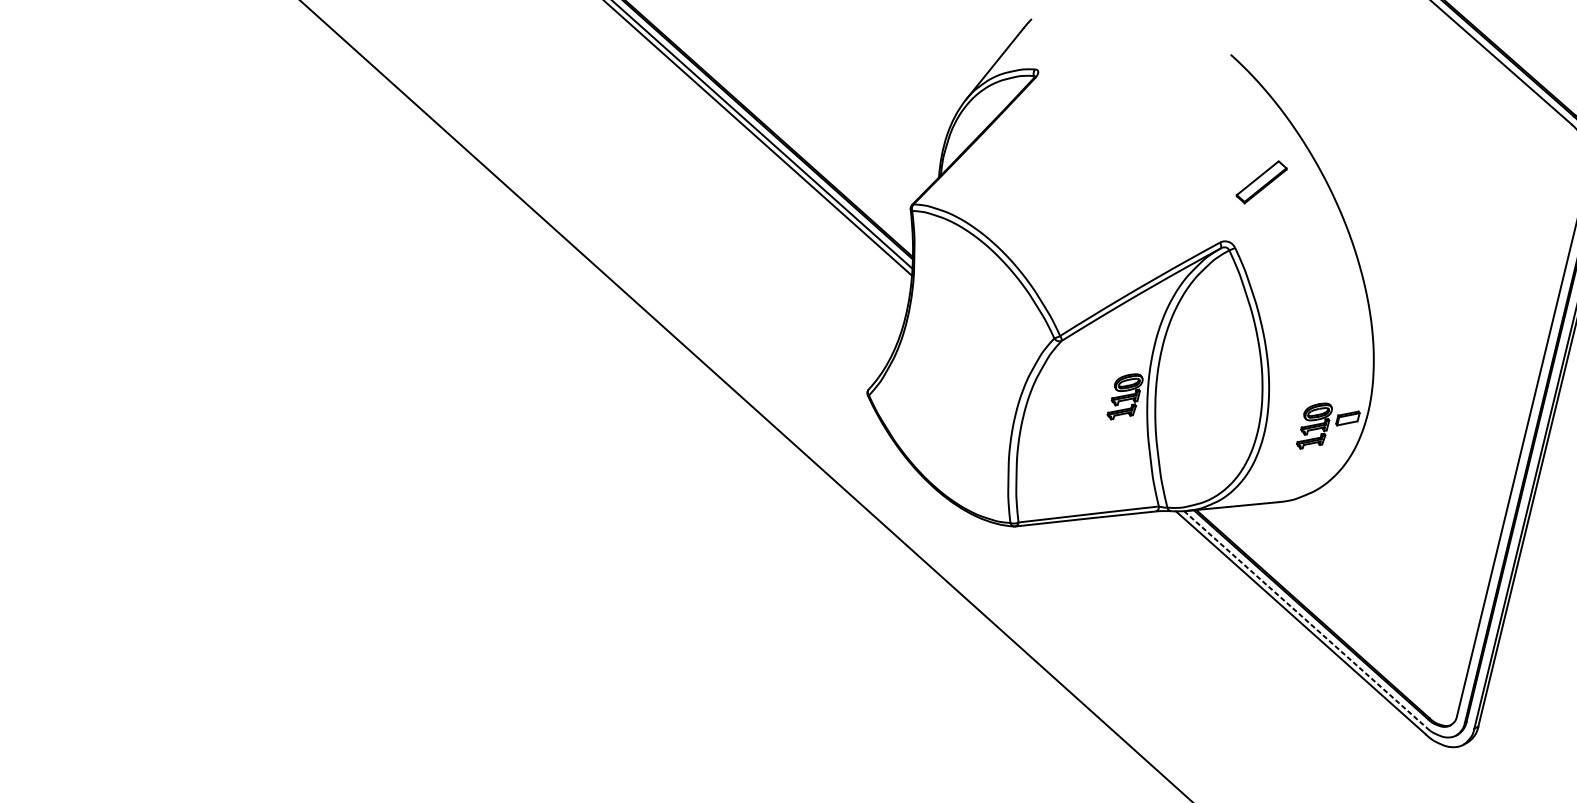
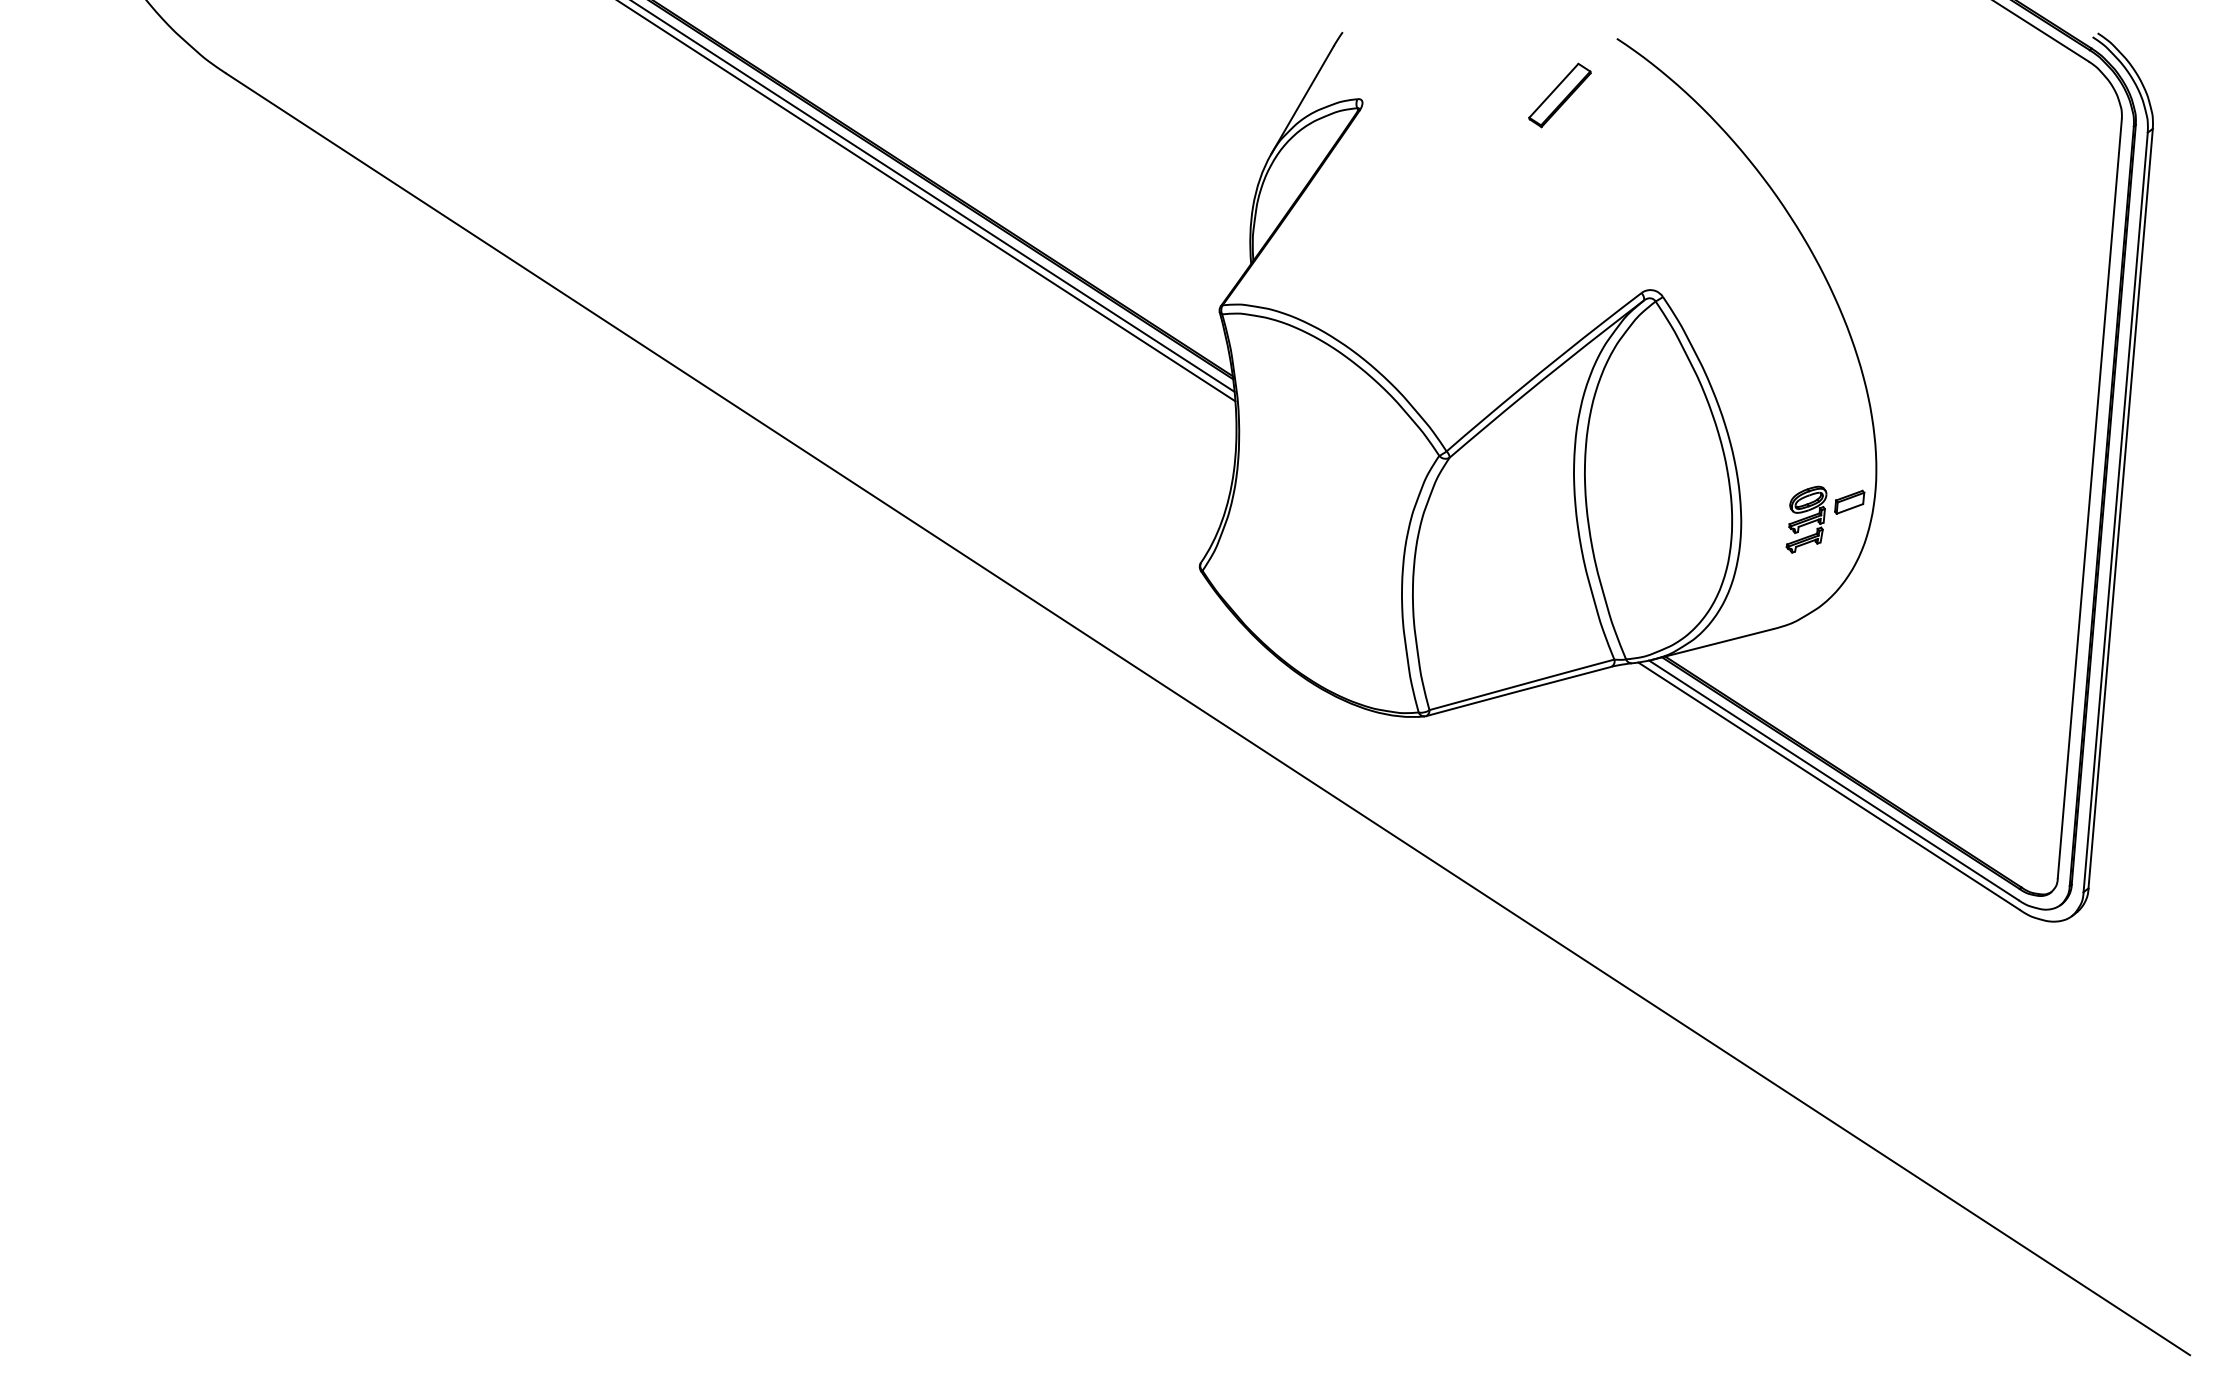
part: (1261, 182) -> (1559, 95), moved
part: (1125, 396) -> (1546, 519), removed
line: (1305, 619) -> (1834, 780), dashed -> solid

